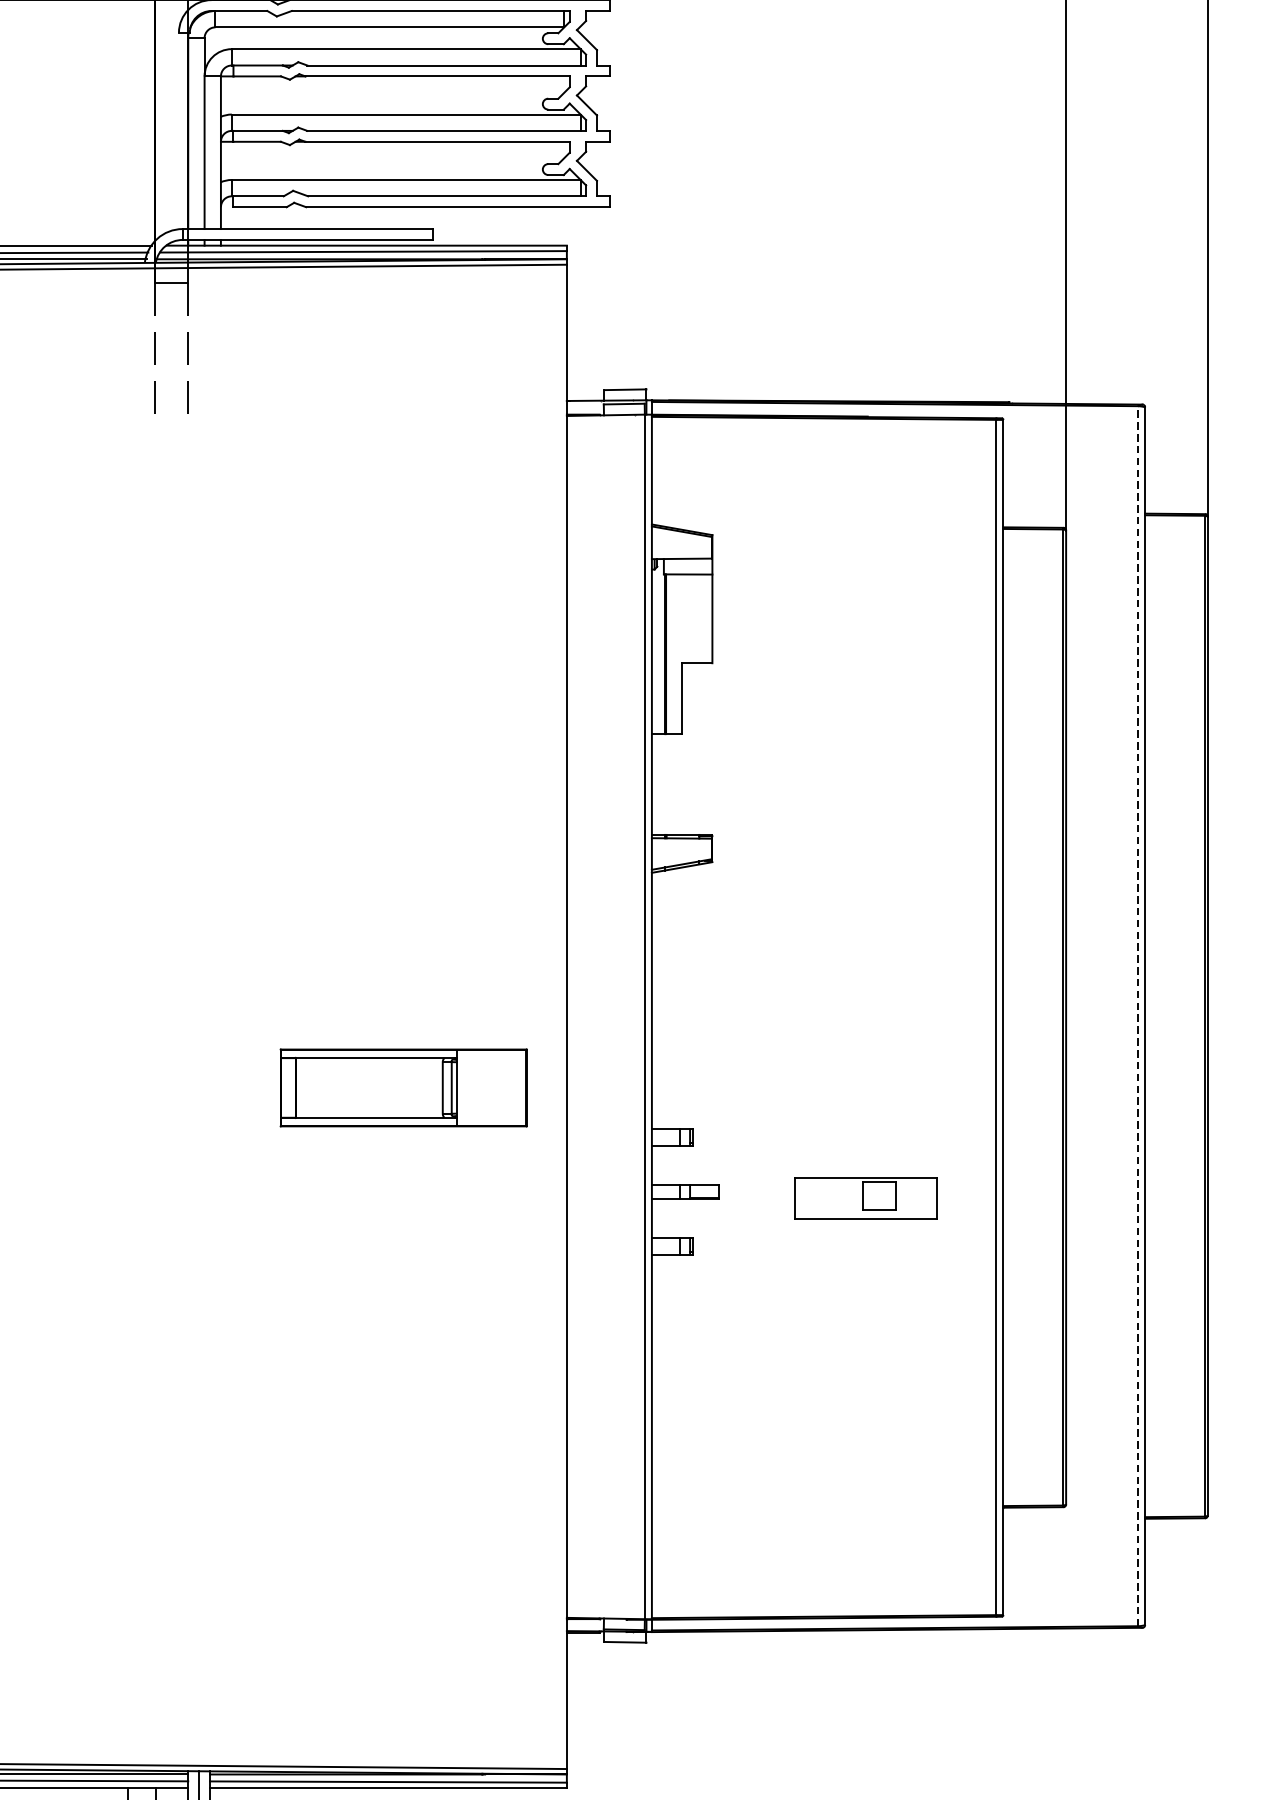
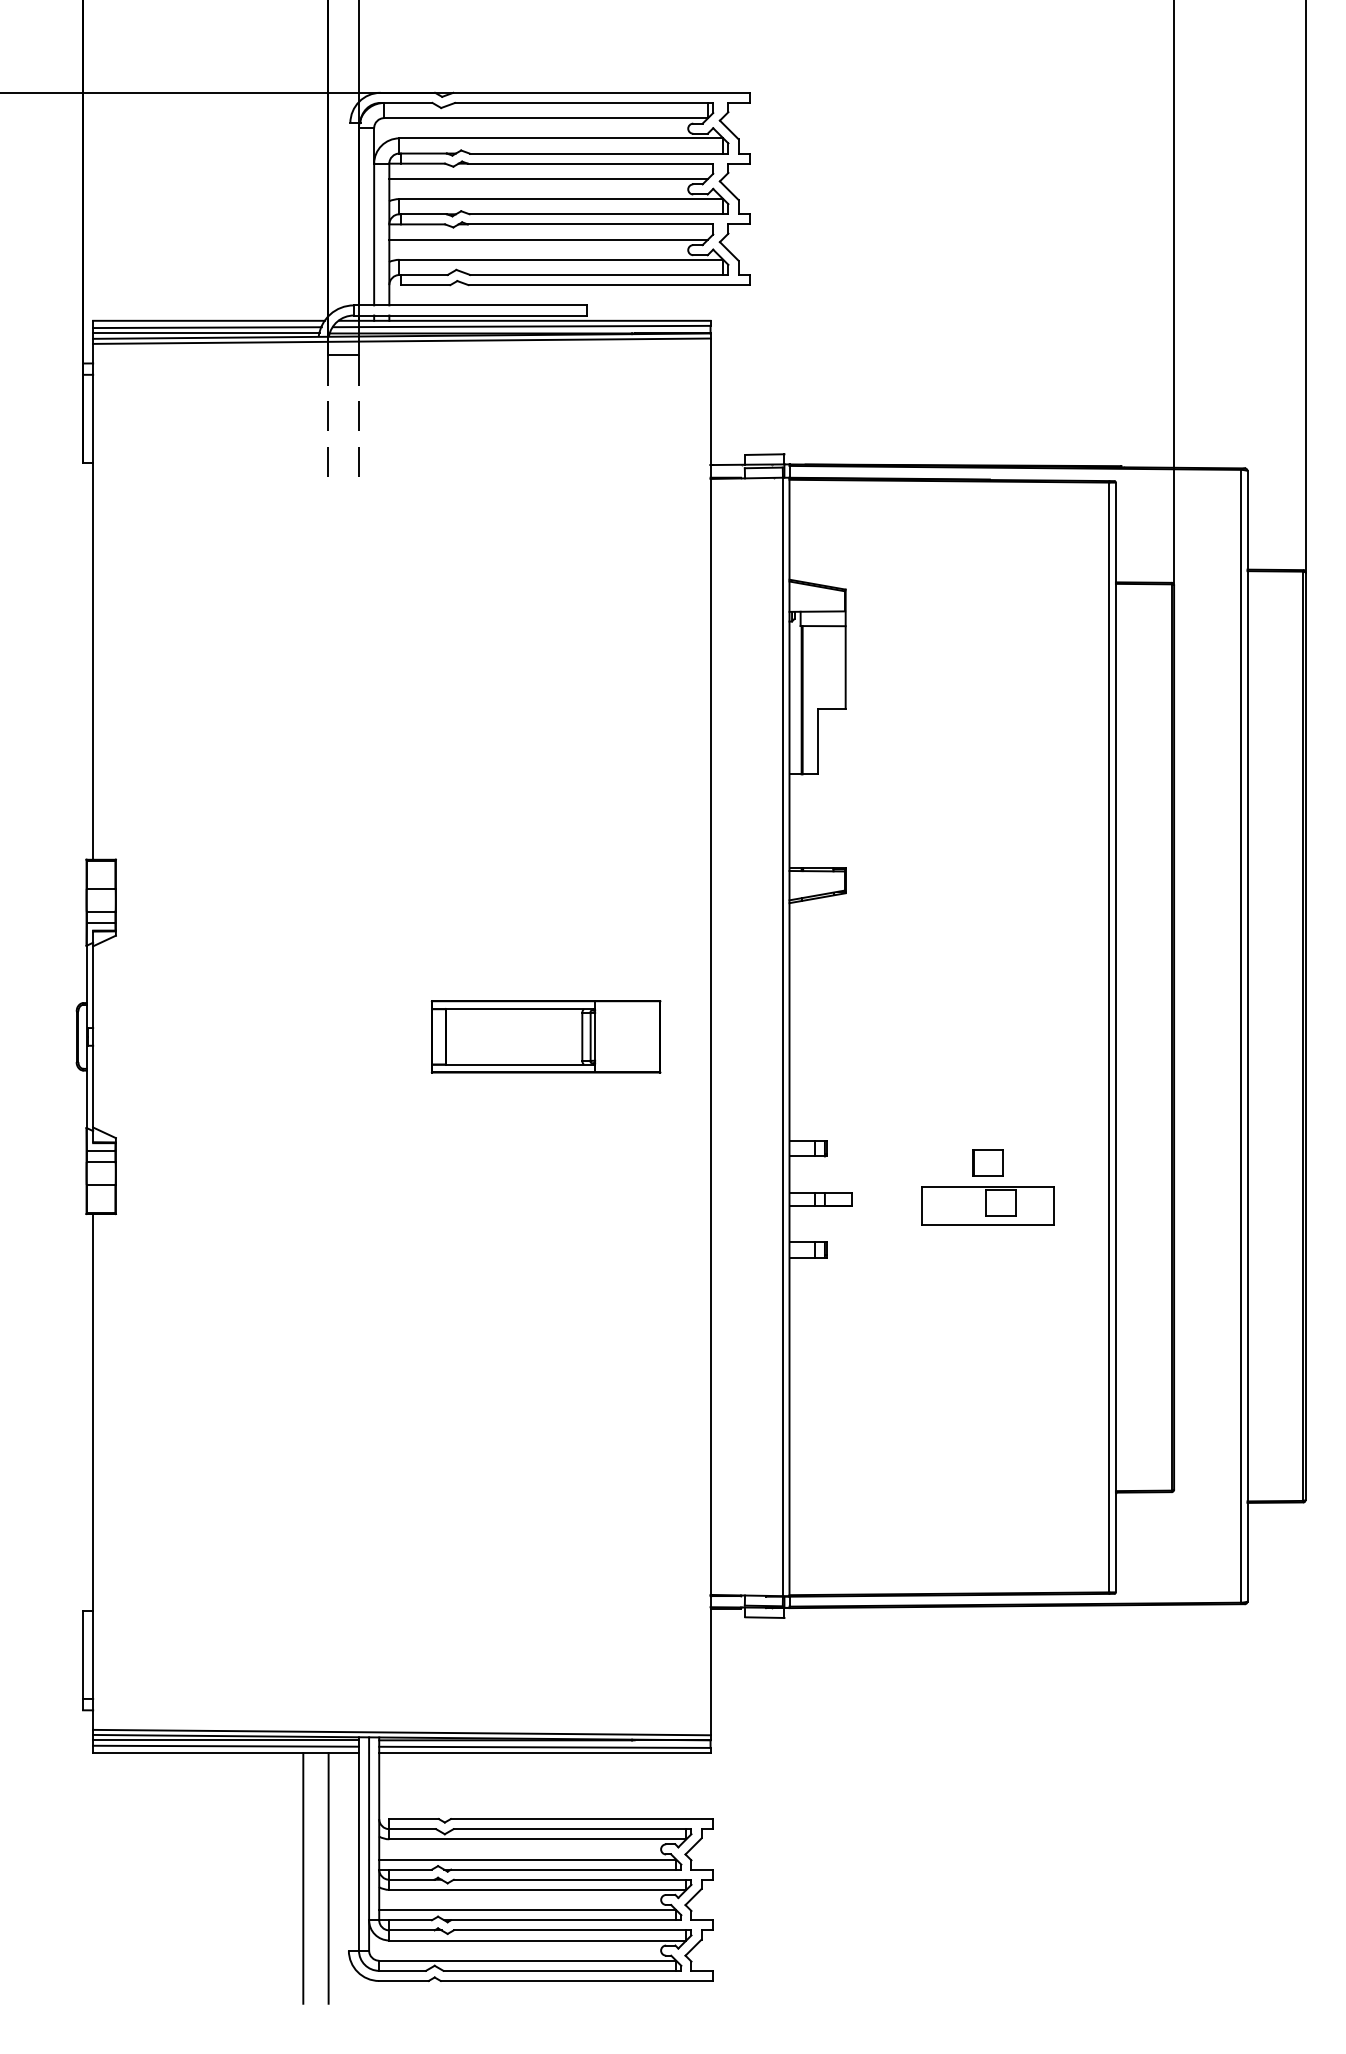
line: (392, 92) -> (548, 178), added
line: (392, 158) -> (548, 239), added
line: (1137, 1015) -> (1240, 1035), dashed -> solid
part: (403, 1087) -> (545, 1036), moved
part: (865, 1152) -> (987, 1162), added

